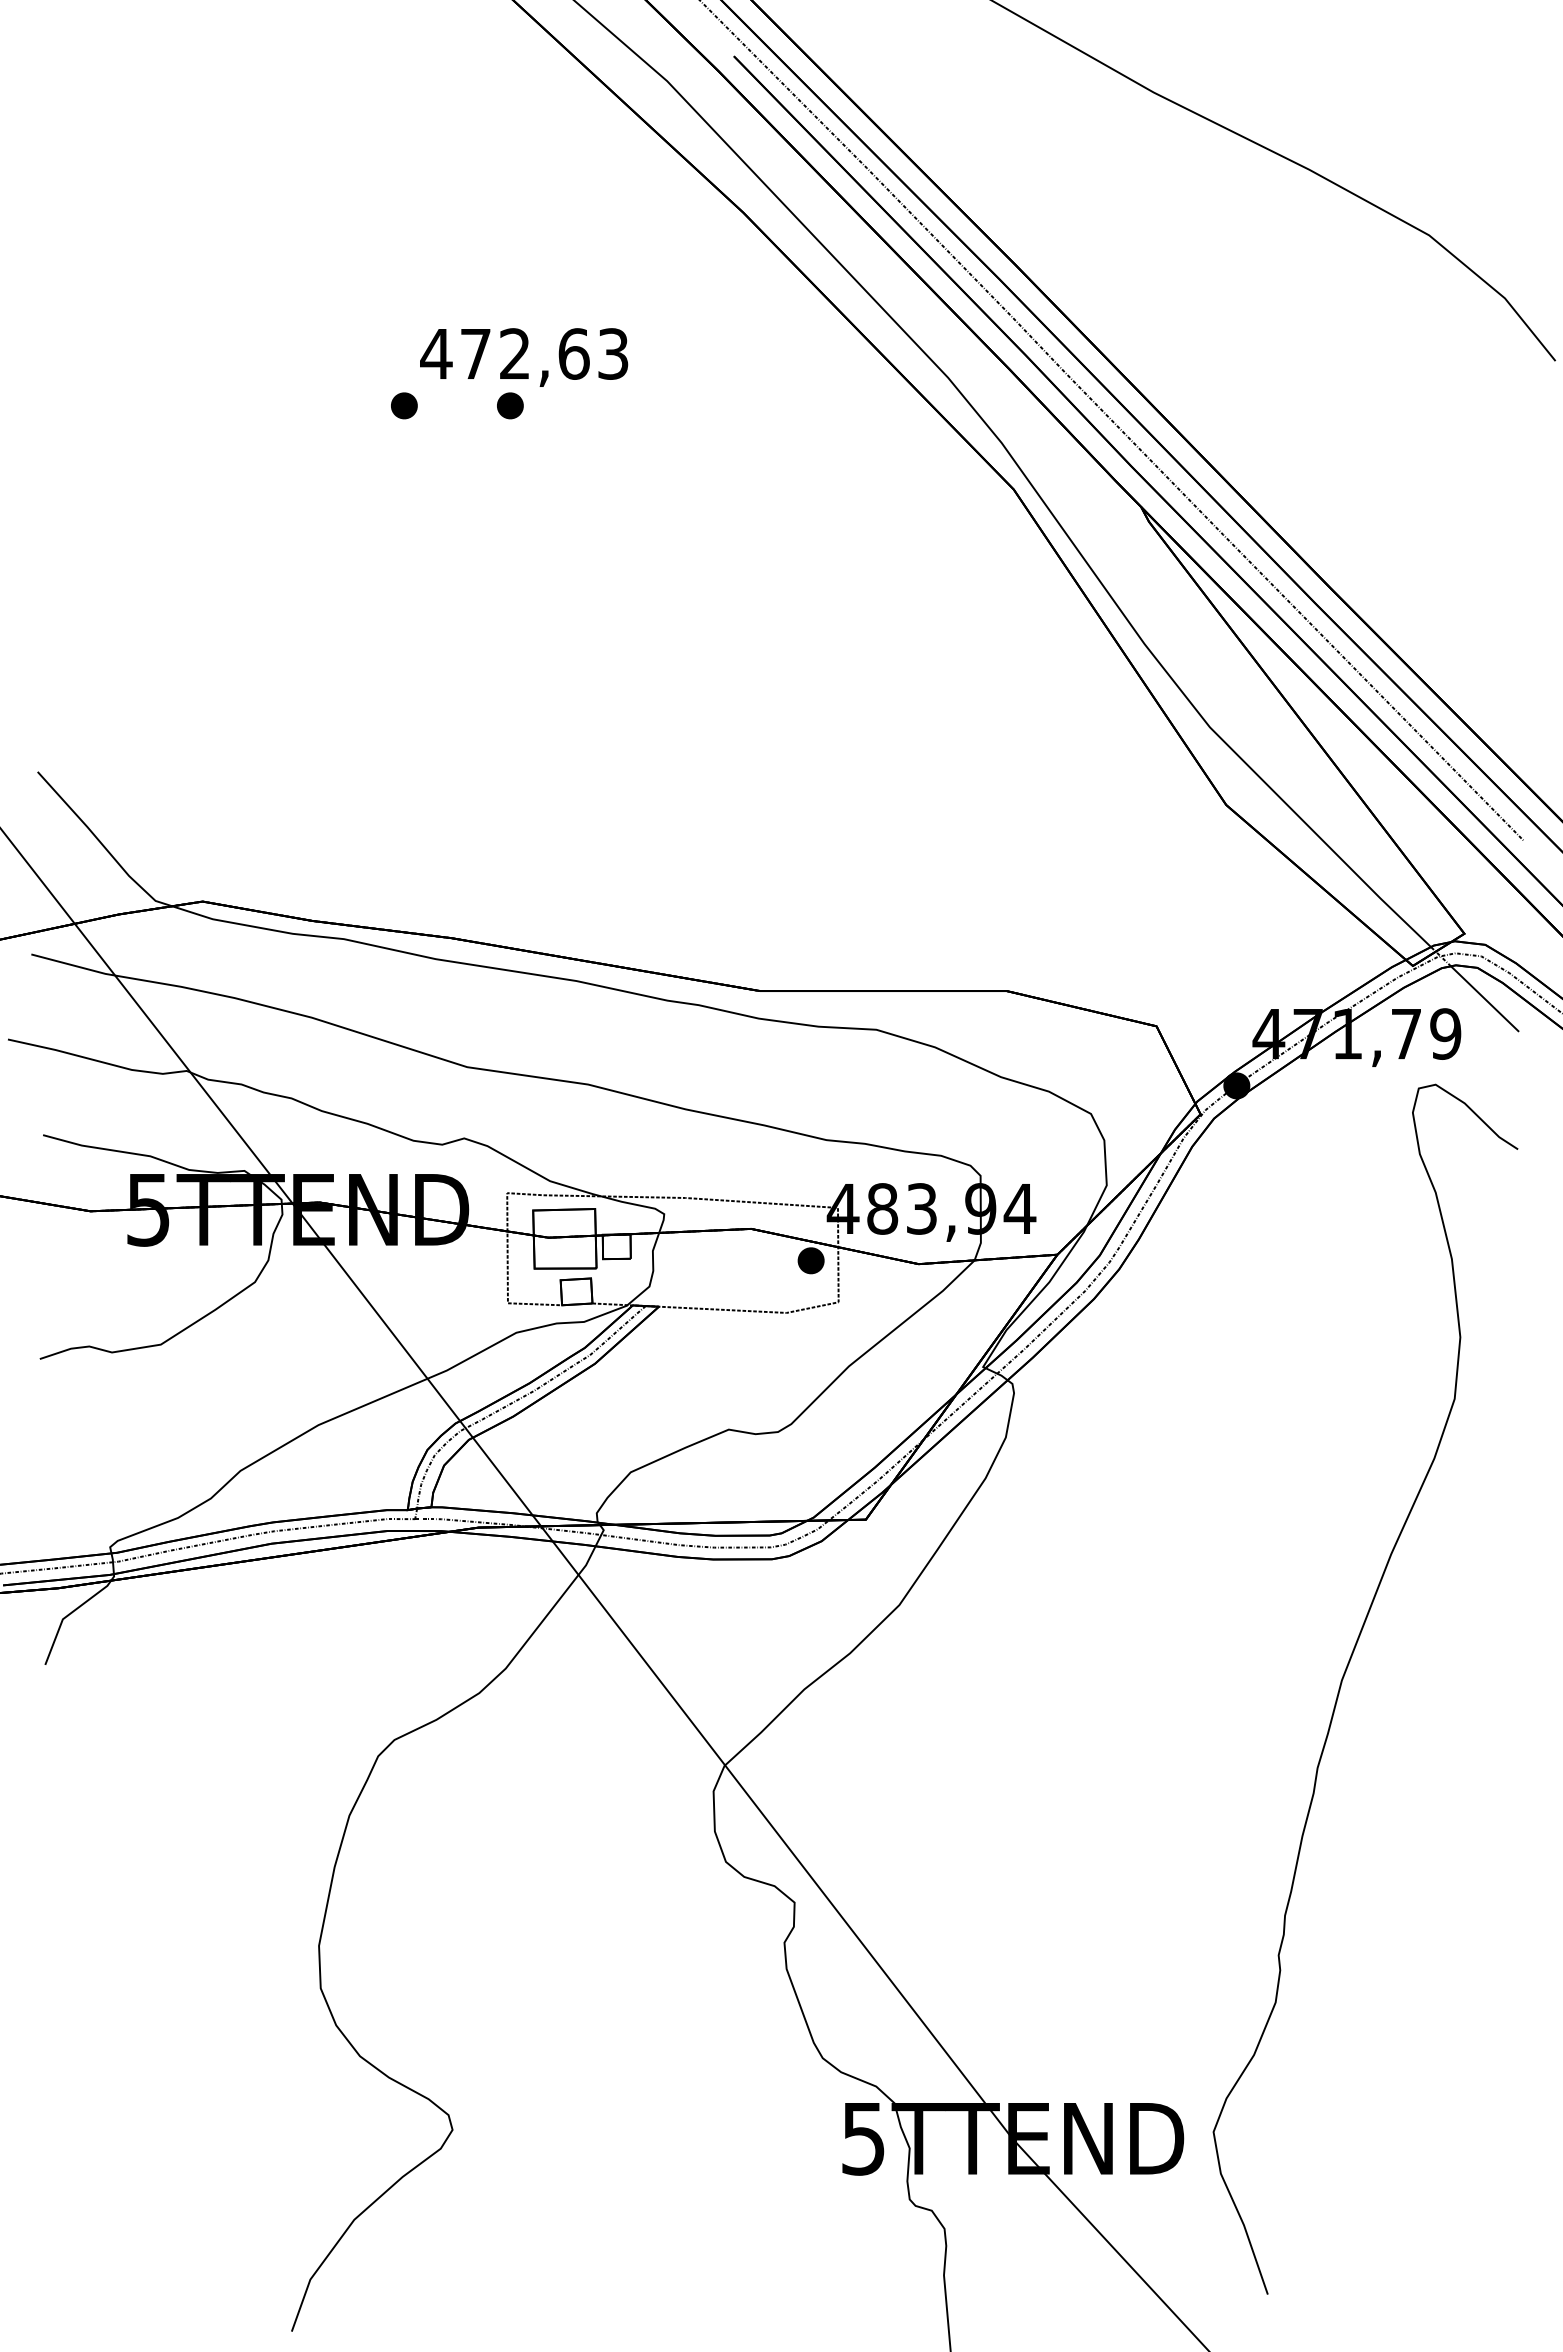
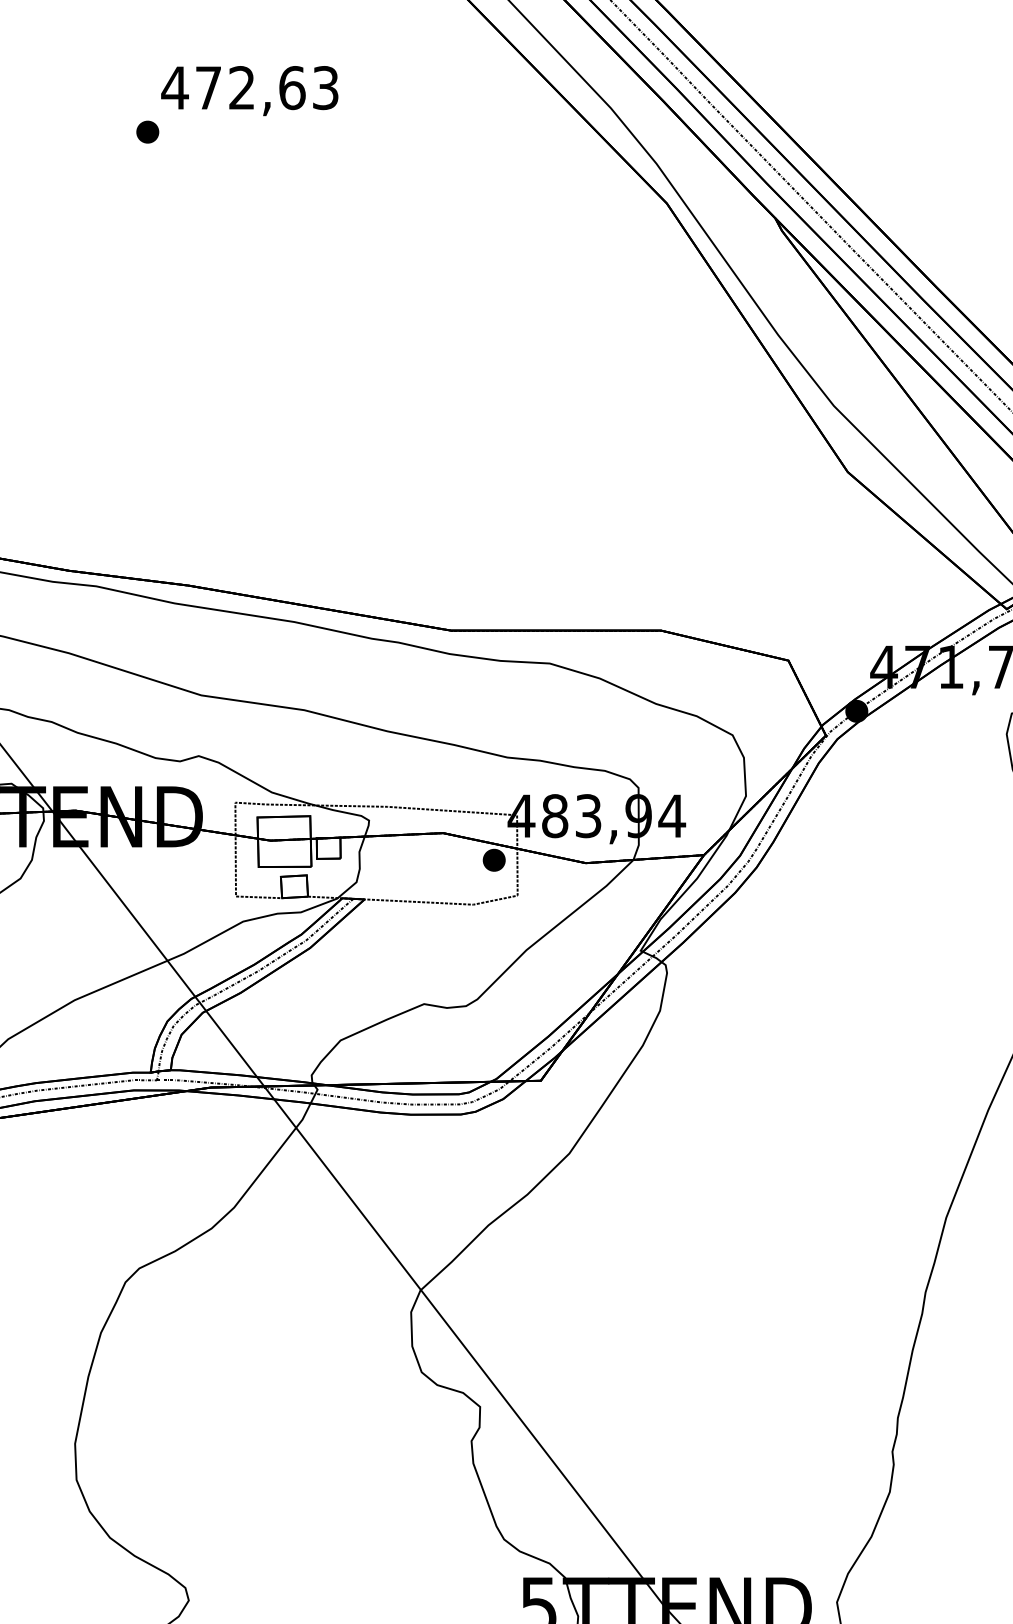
part: (510, 405) -> (238, 131), removed

